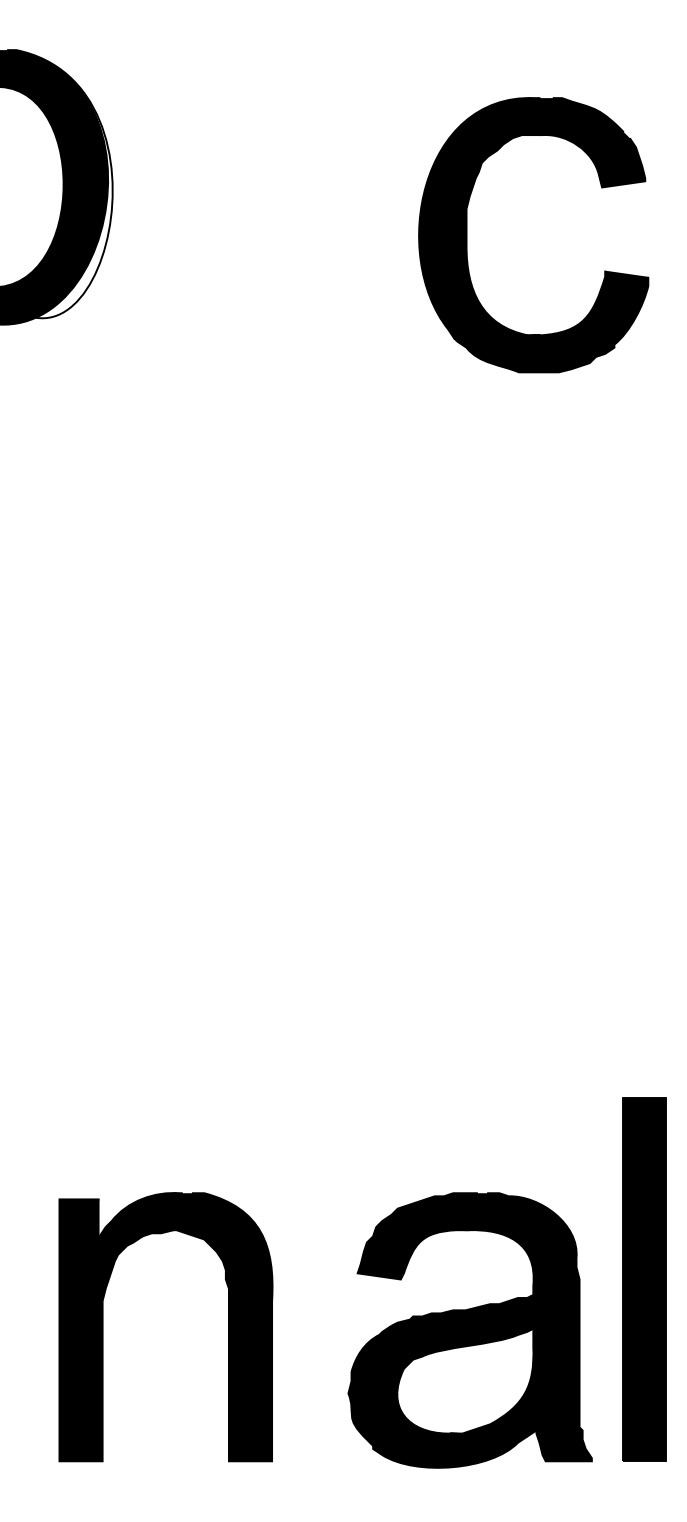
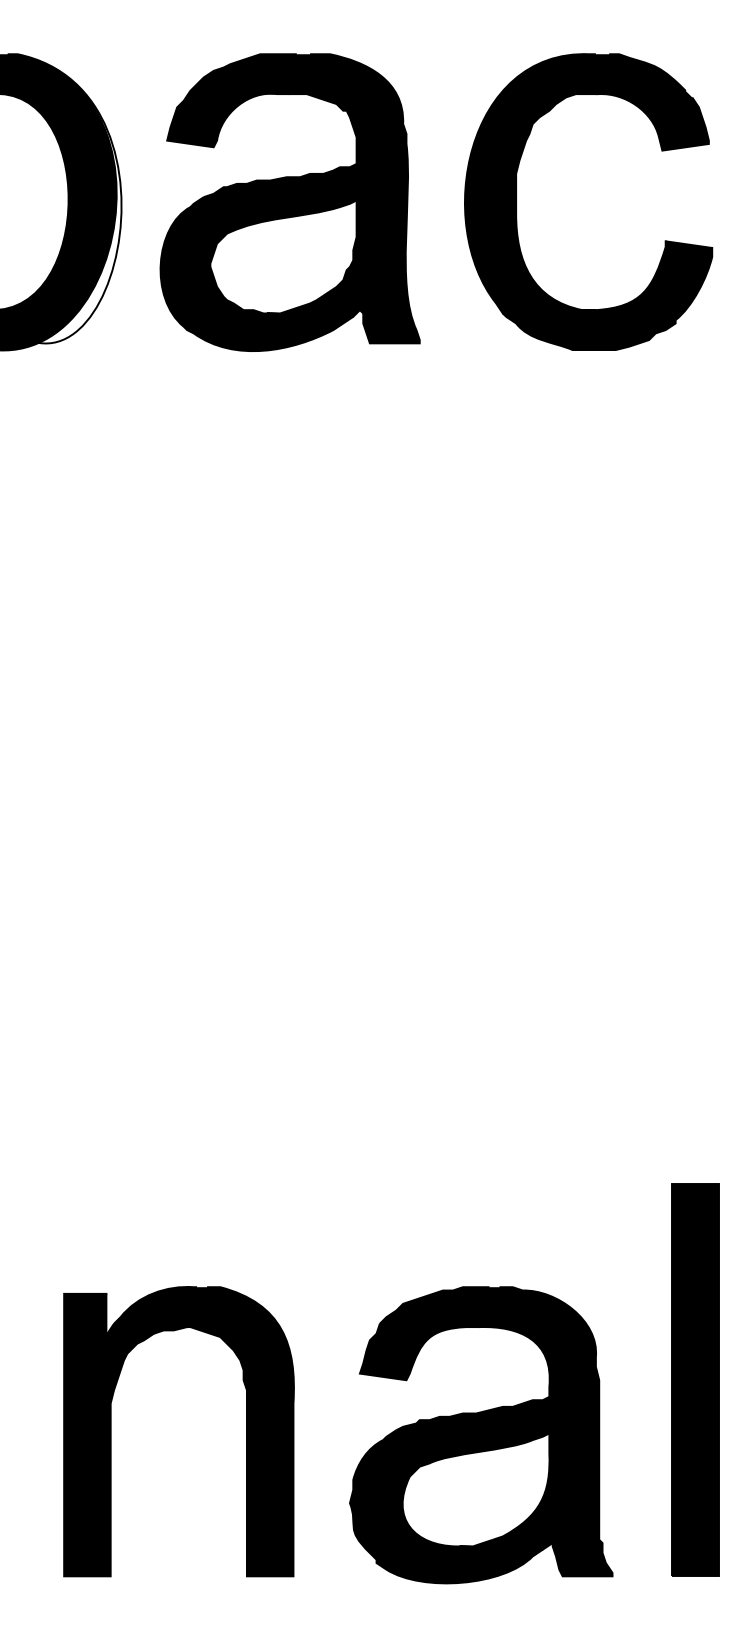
part: (269, 187) -> (290, 202), added
part: (467, 235) -> (517, 202), moved
part: (469, 1330) -> (480, 1435), moved

